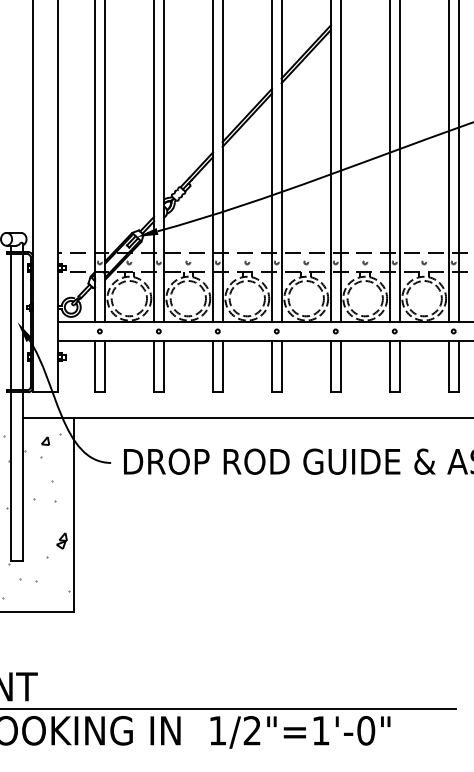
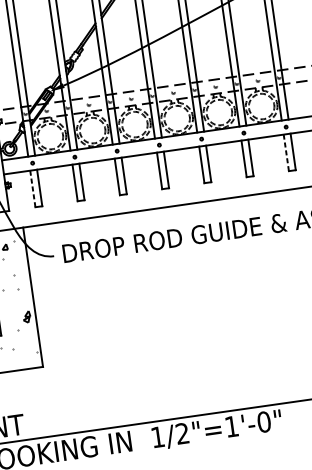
line: (95, 366) -> (33, 188), solid -> dashed
line: (448, 366) -> (285, 152), solid -> dashed

